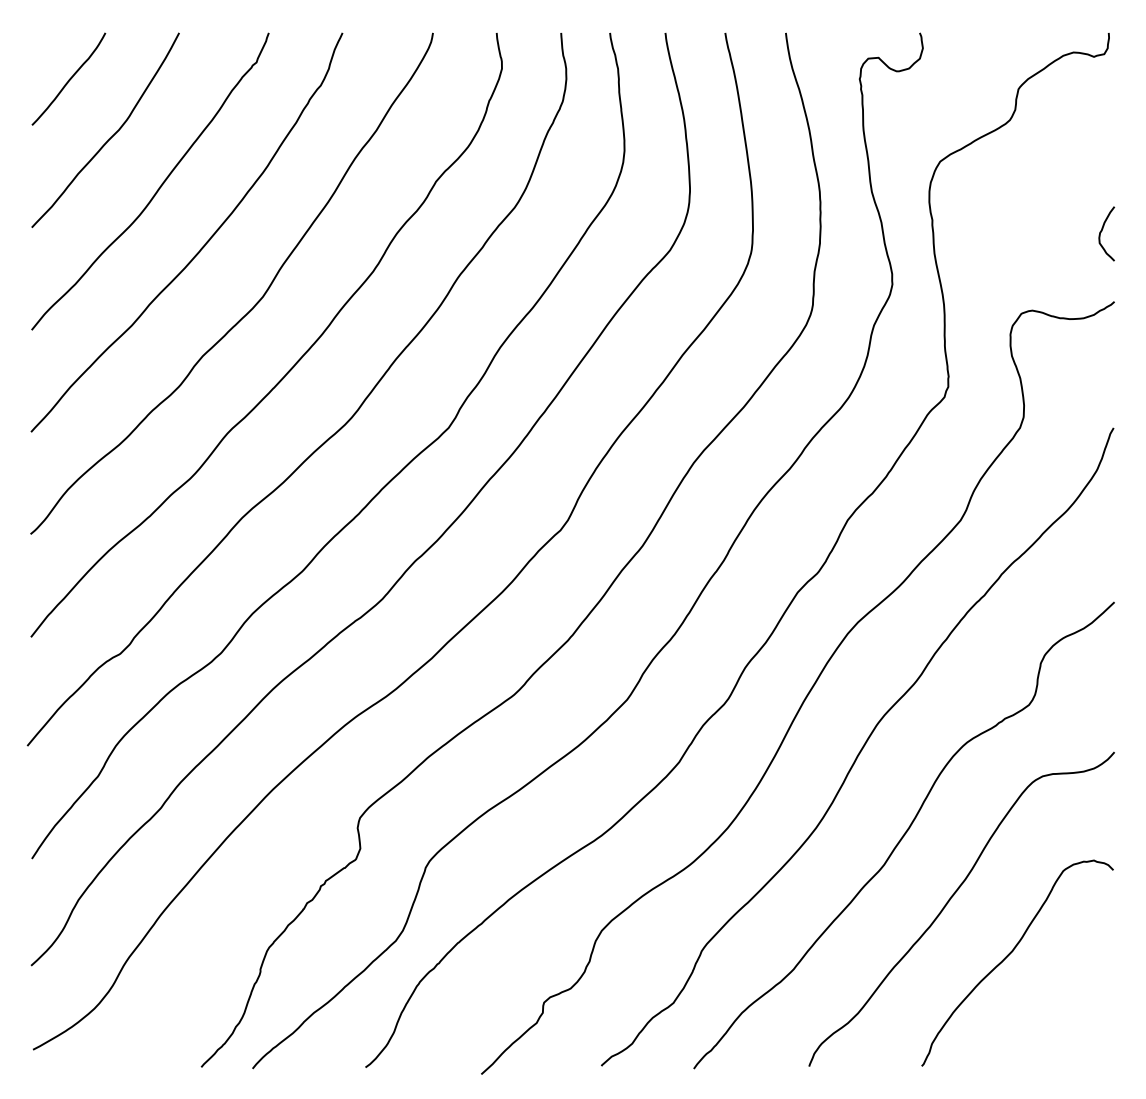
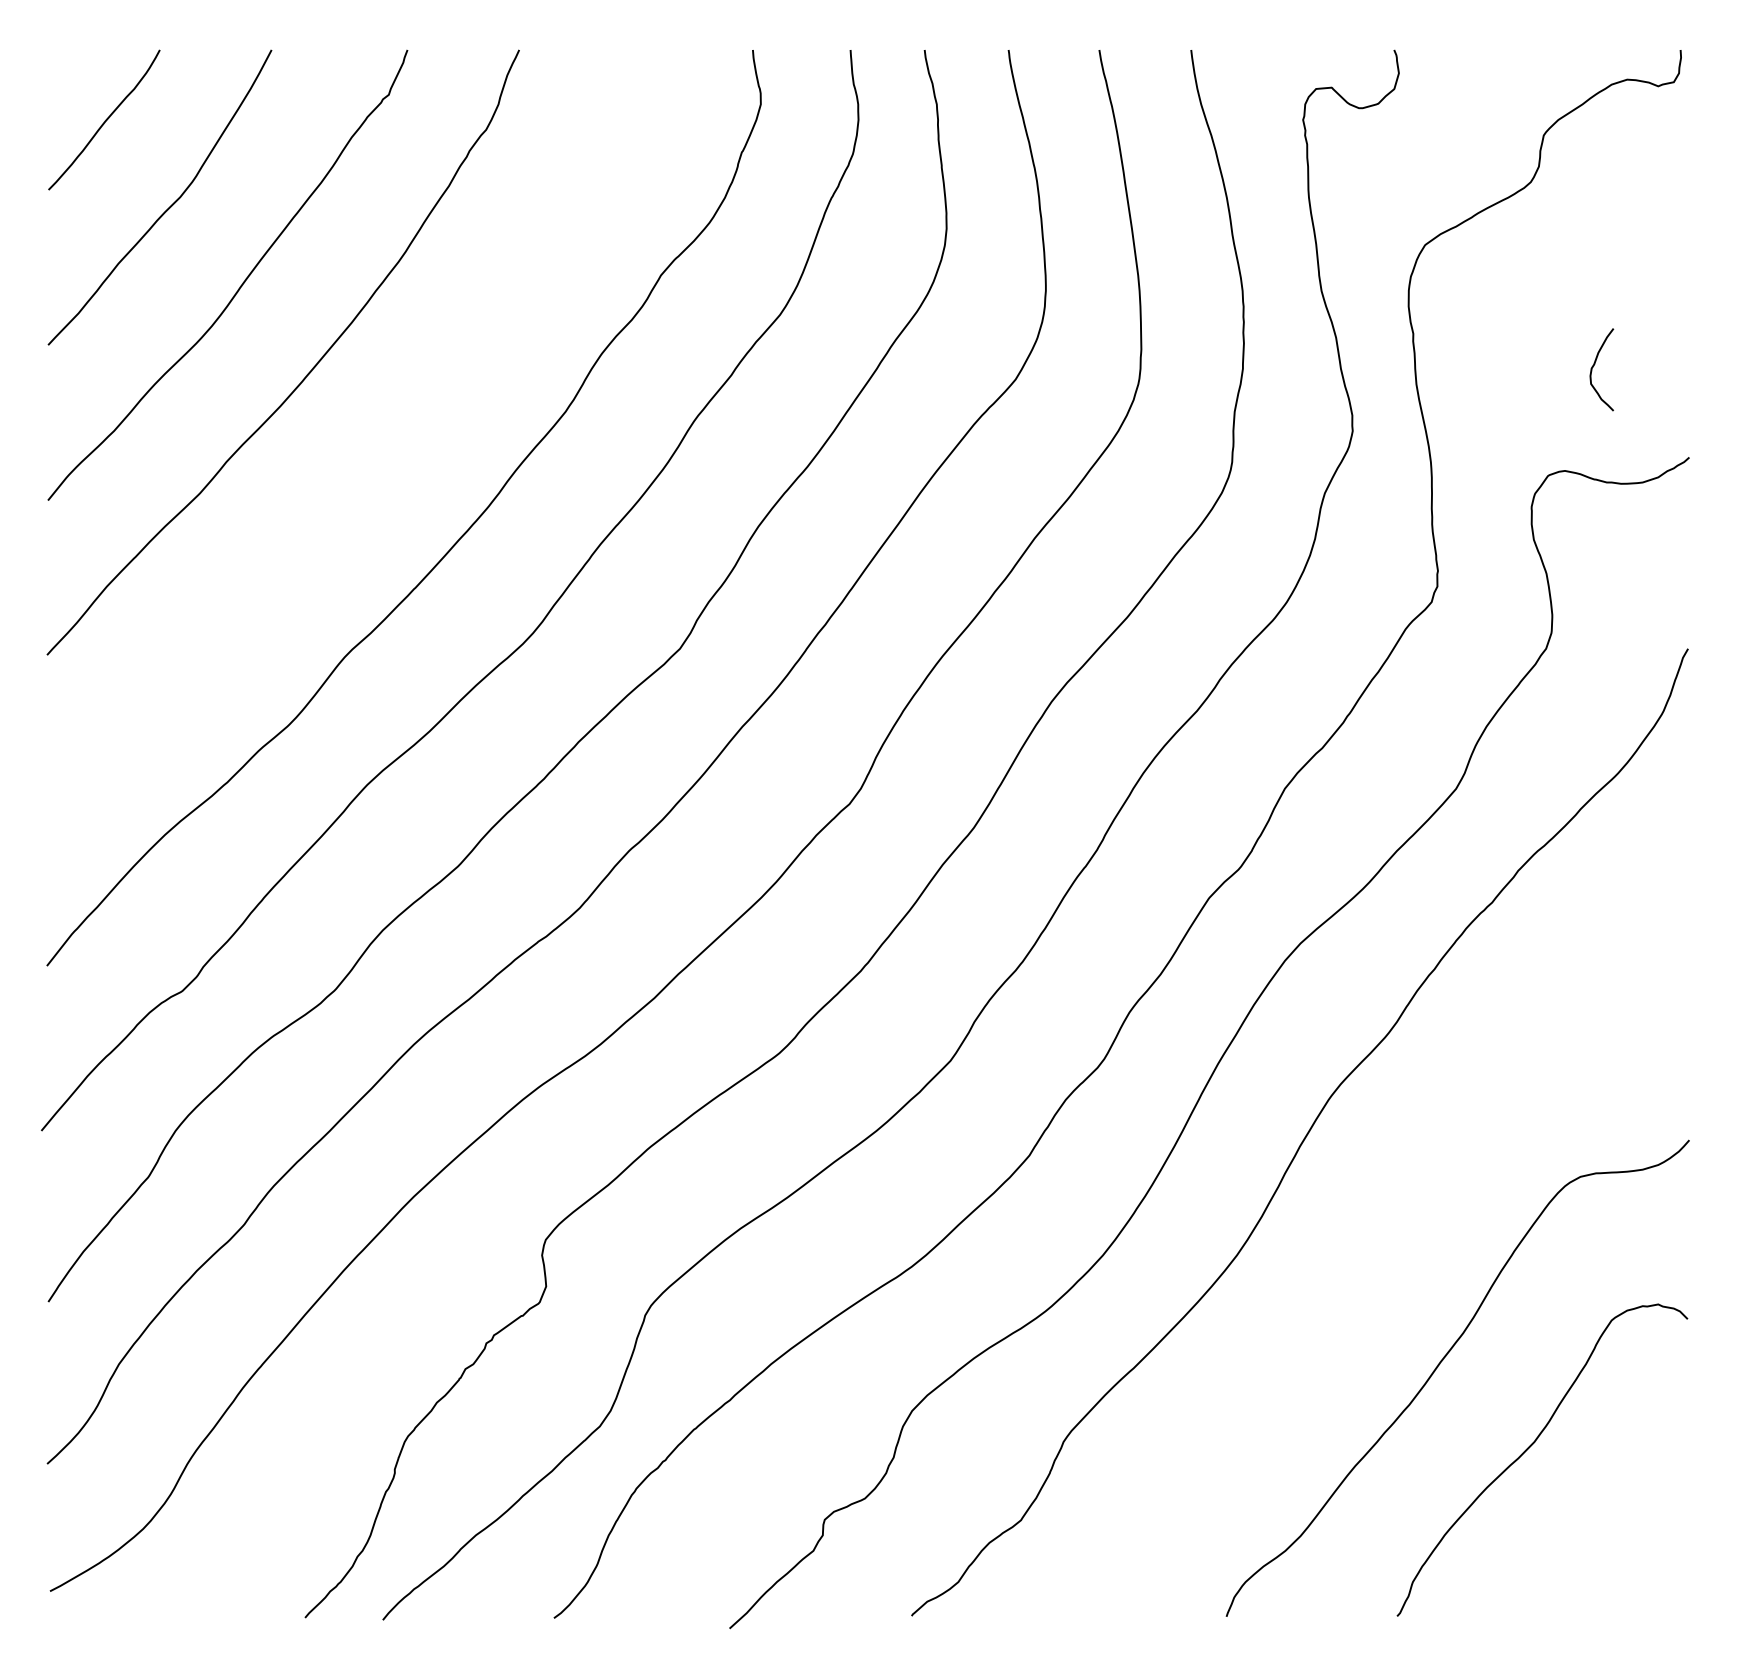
curve: (1102, 231) -> (1595, 366), moved
curve: (254, 304) -> (385, 461), removed
curve: (903, 835) -> (1369, 1266), removed

